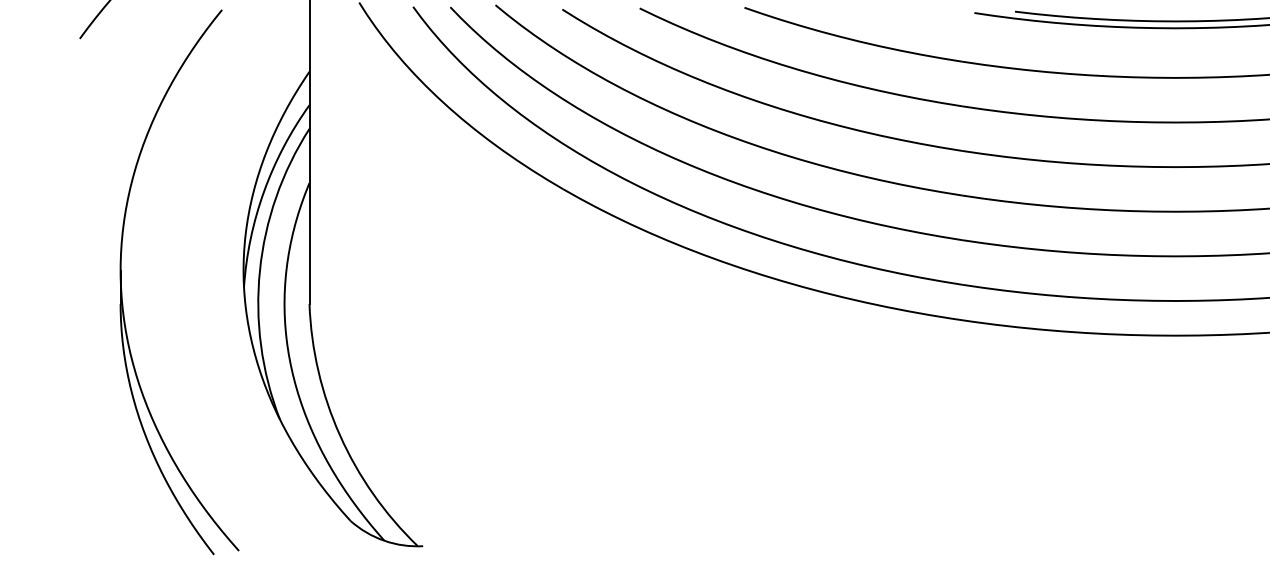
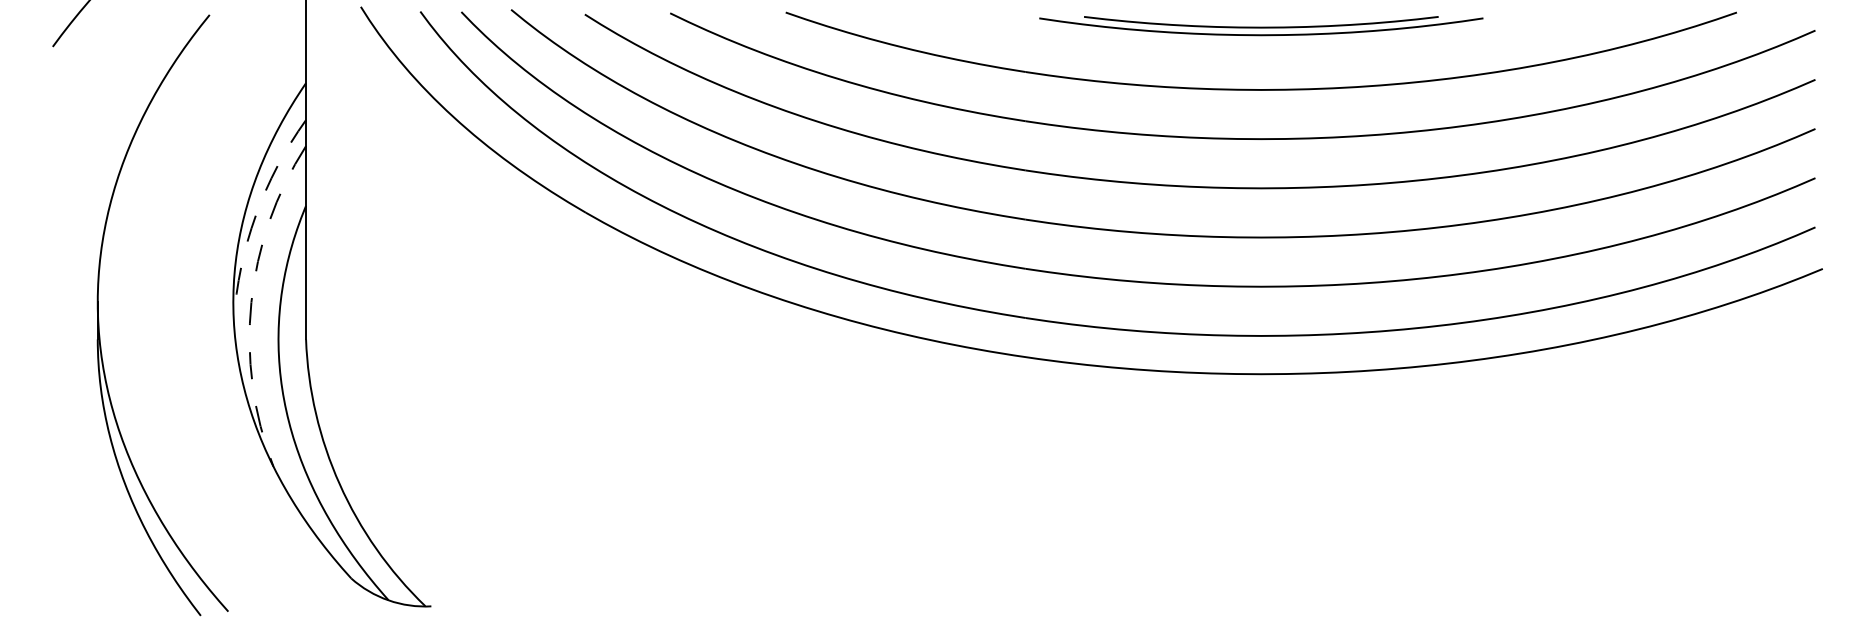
arc: (263, 191) -> (255, 215), solid -> dashed
arc: (260, 270) -> (251, 302), solid -> dashed

